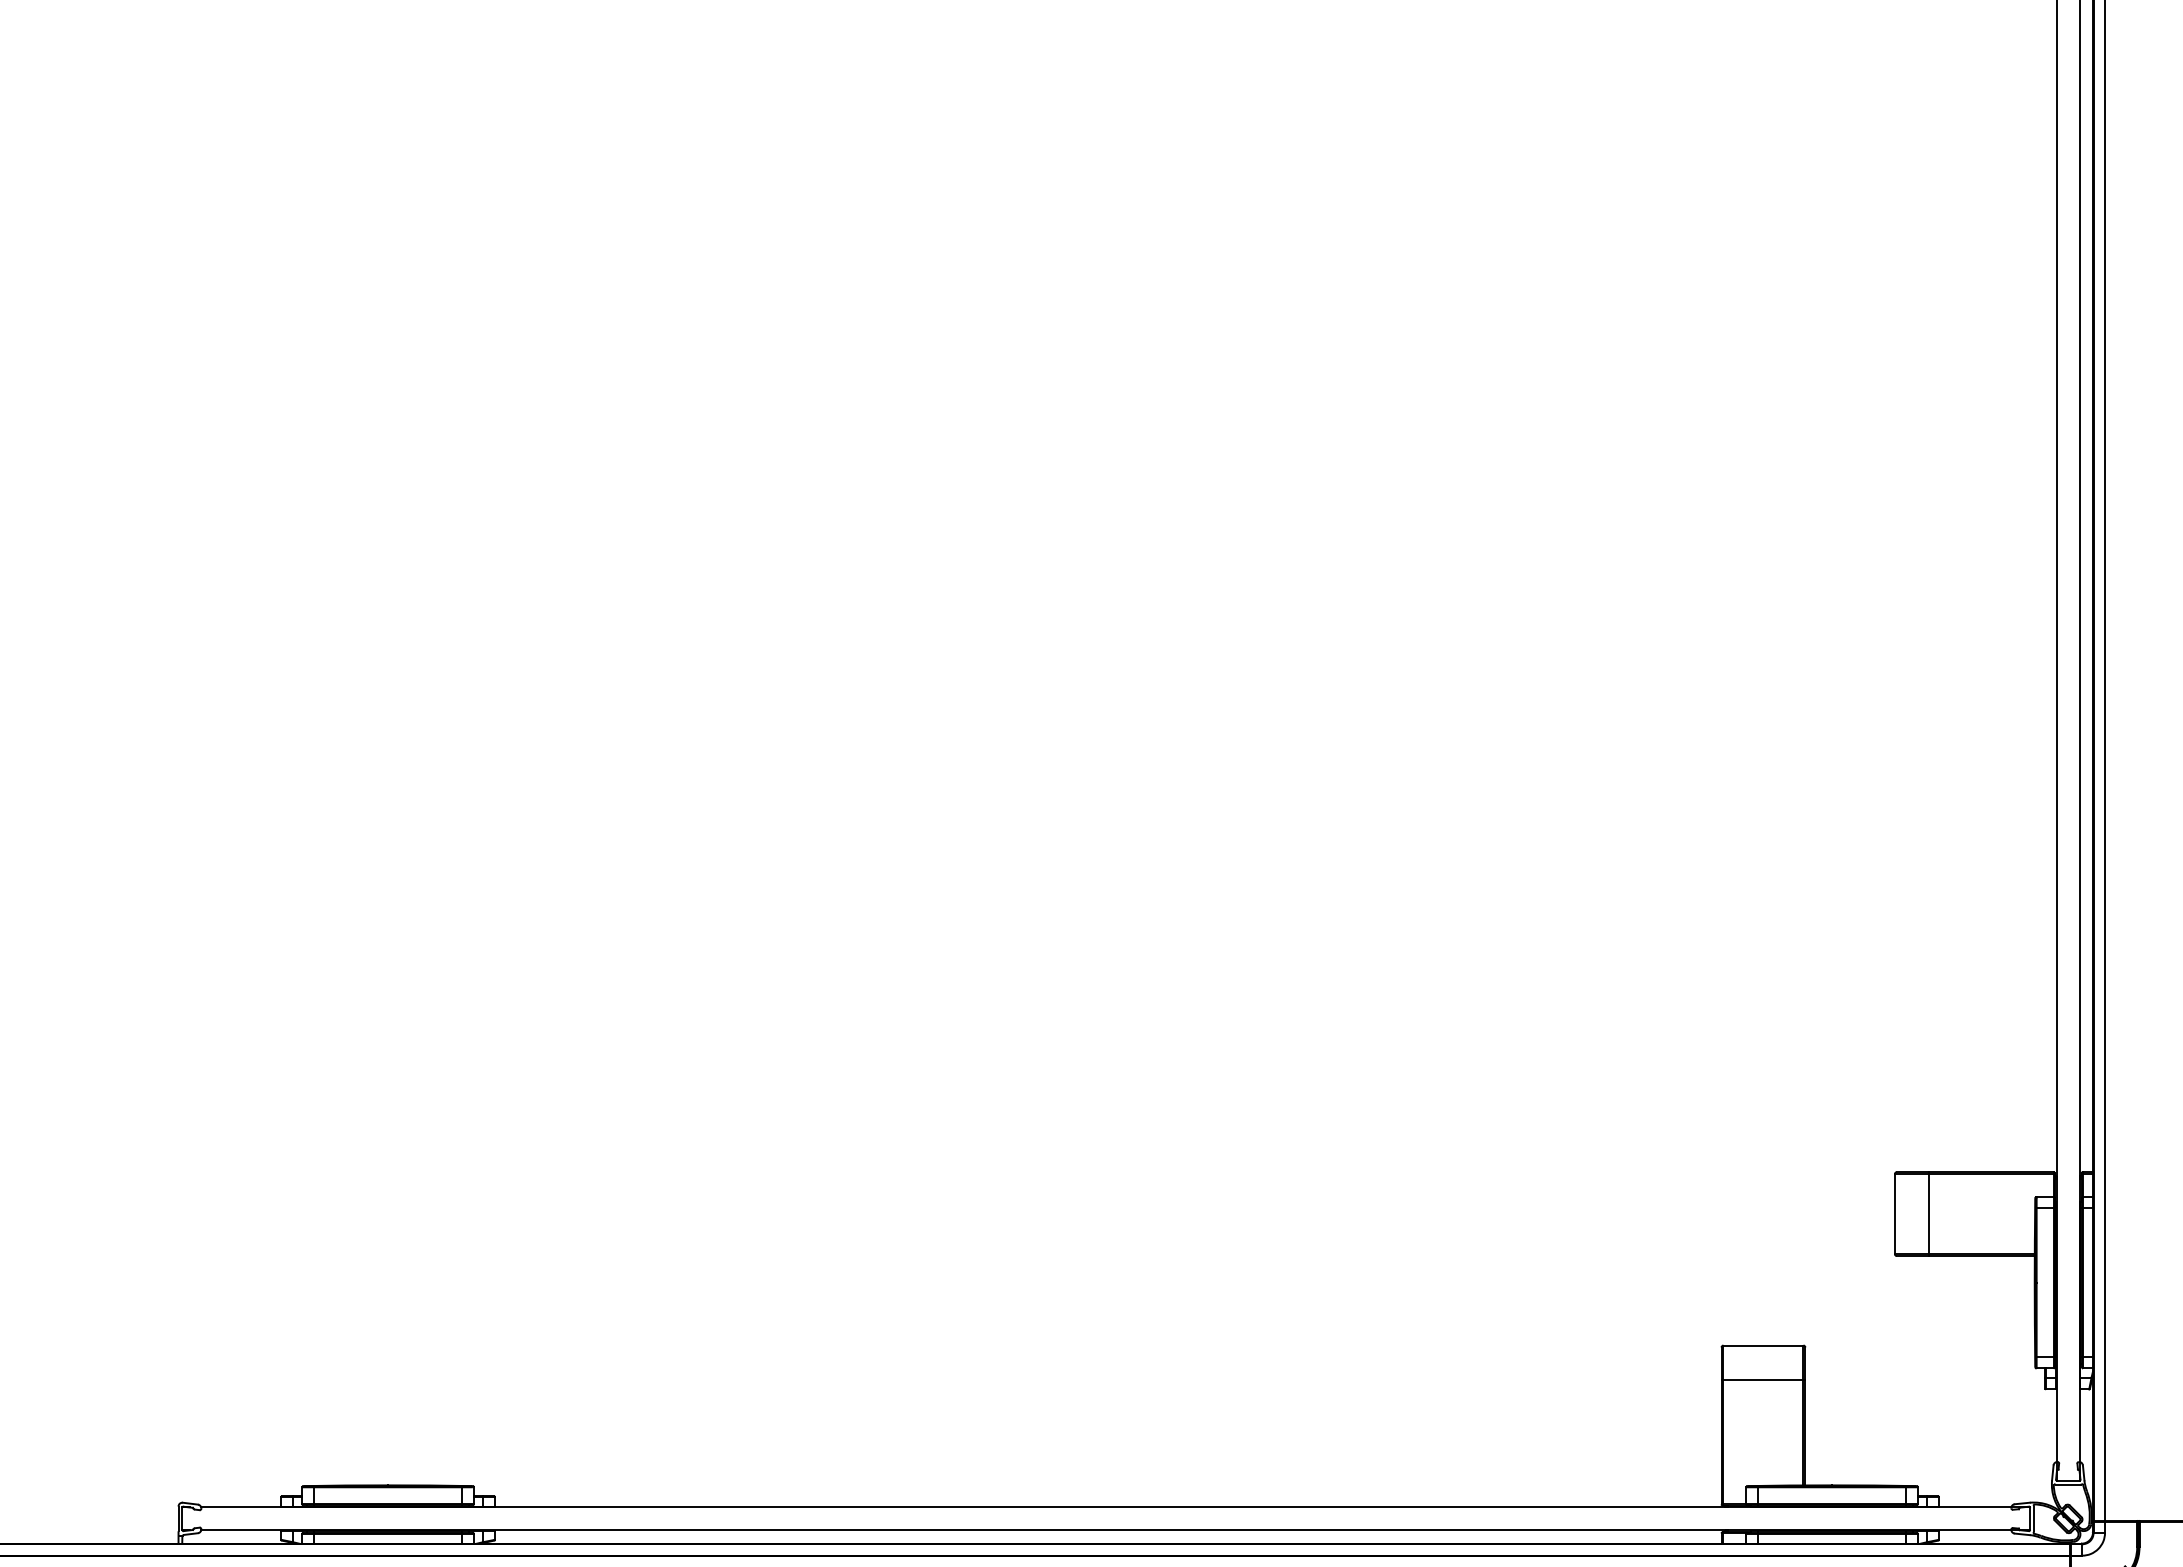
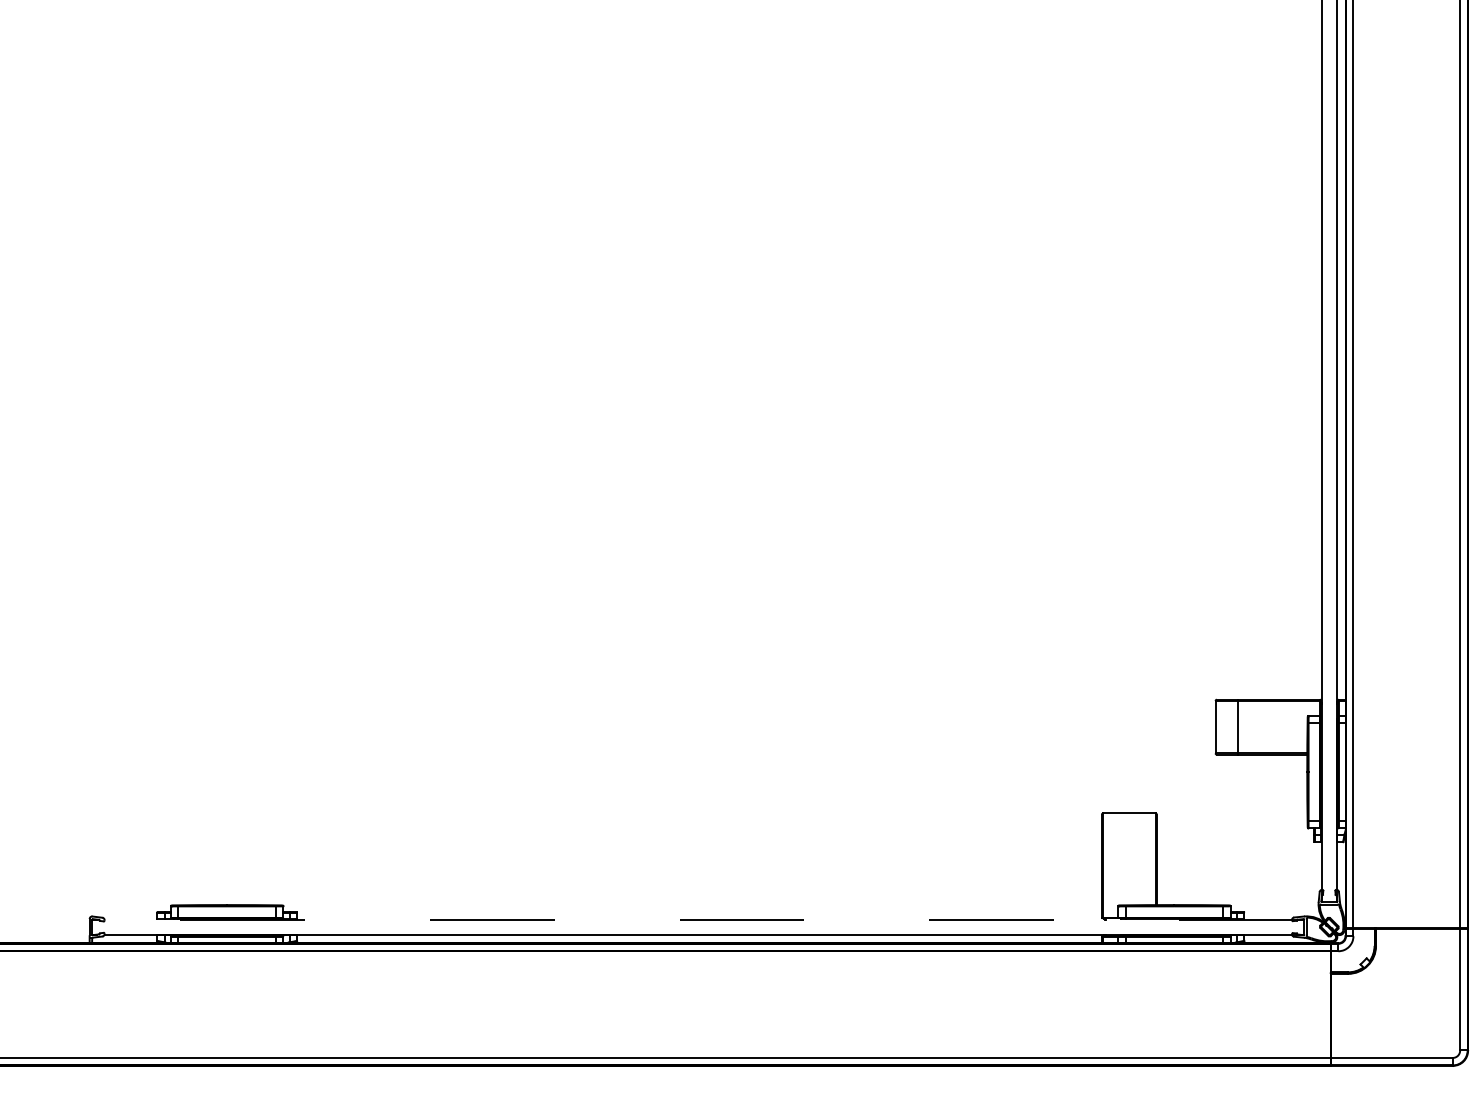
line: (1762, 1379) -> (1128, 835), removed
line: (1115, 1507) -> (704, 919), solid -> dashed

